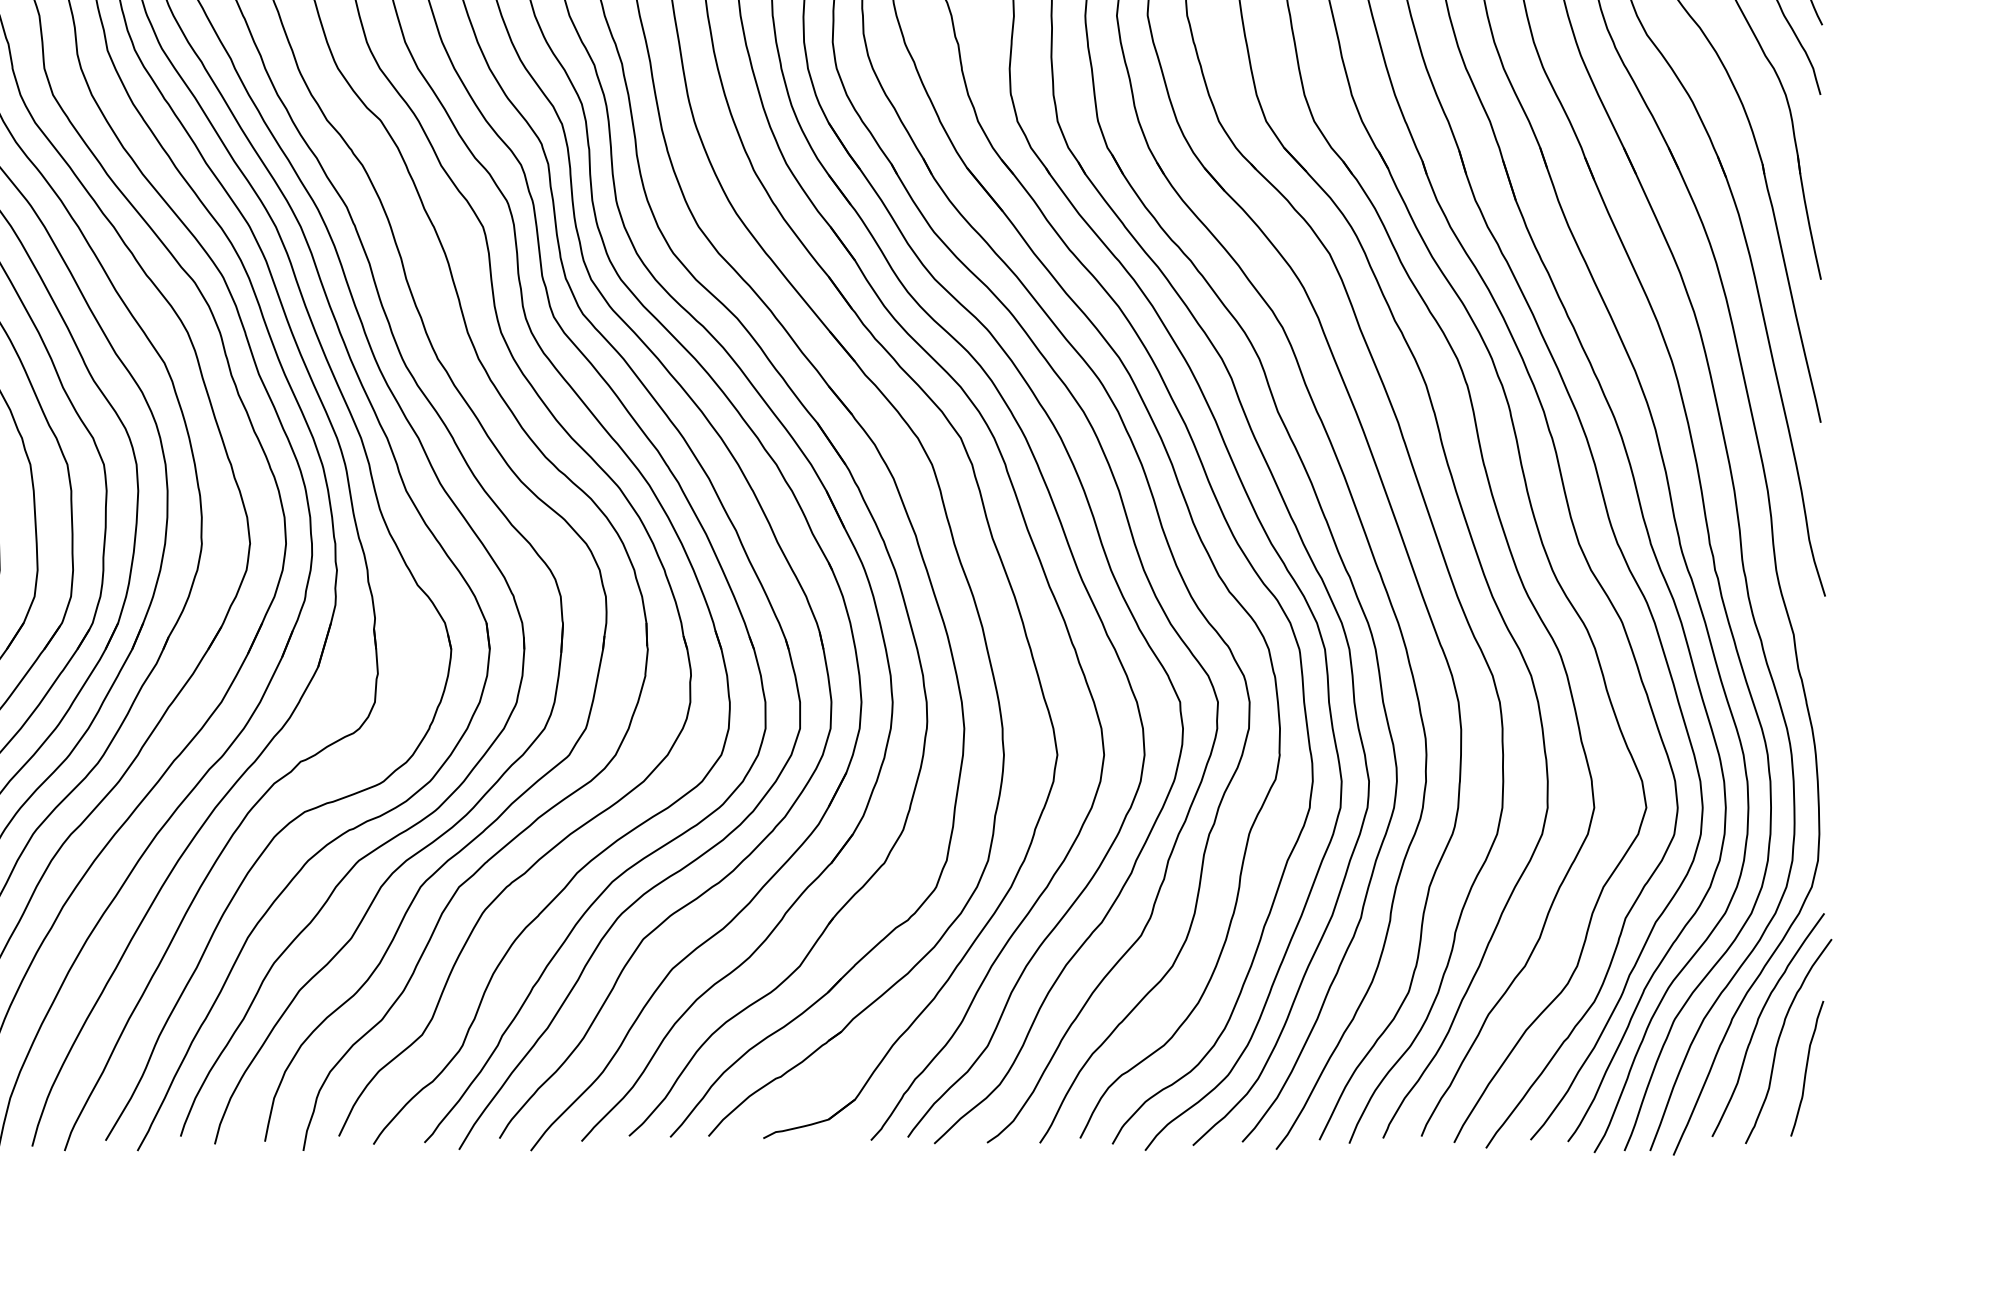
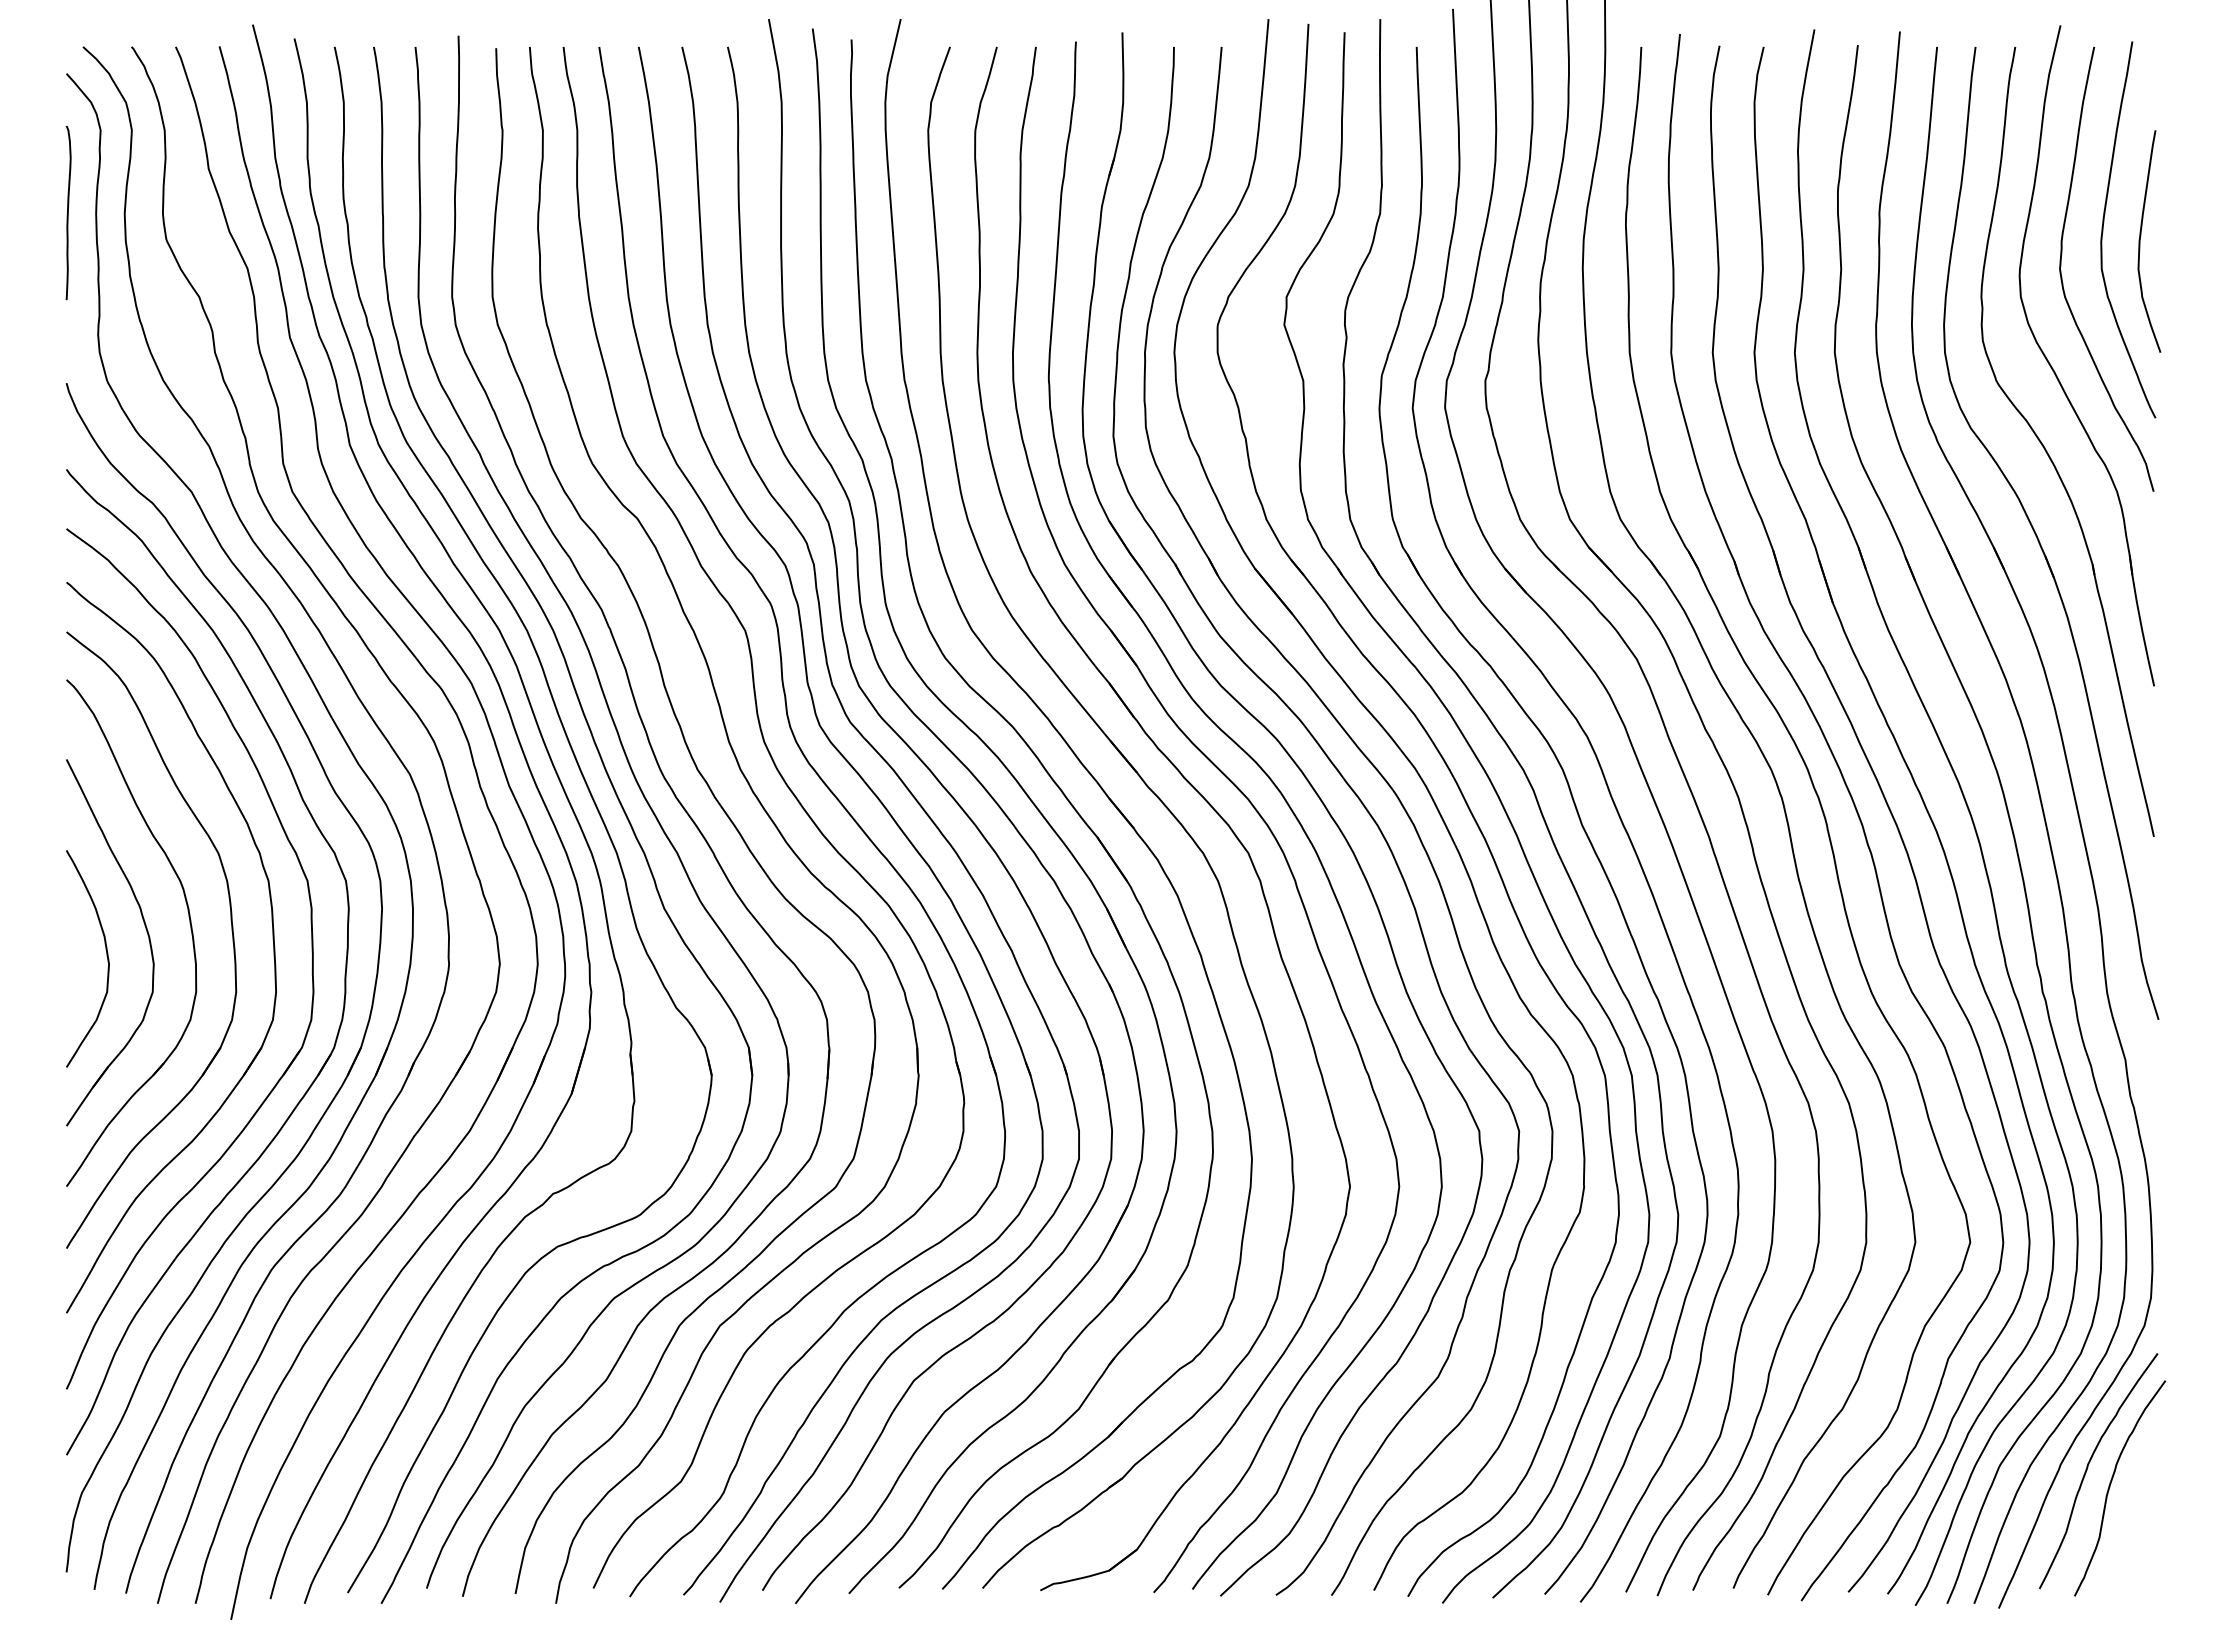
curve: (1807, 1068) -> (2139, 1516), removed

